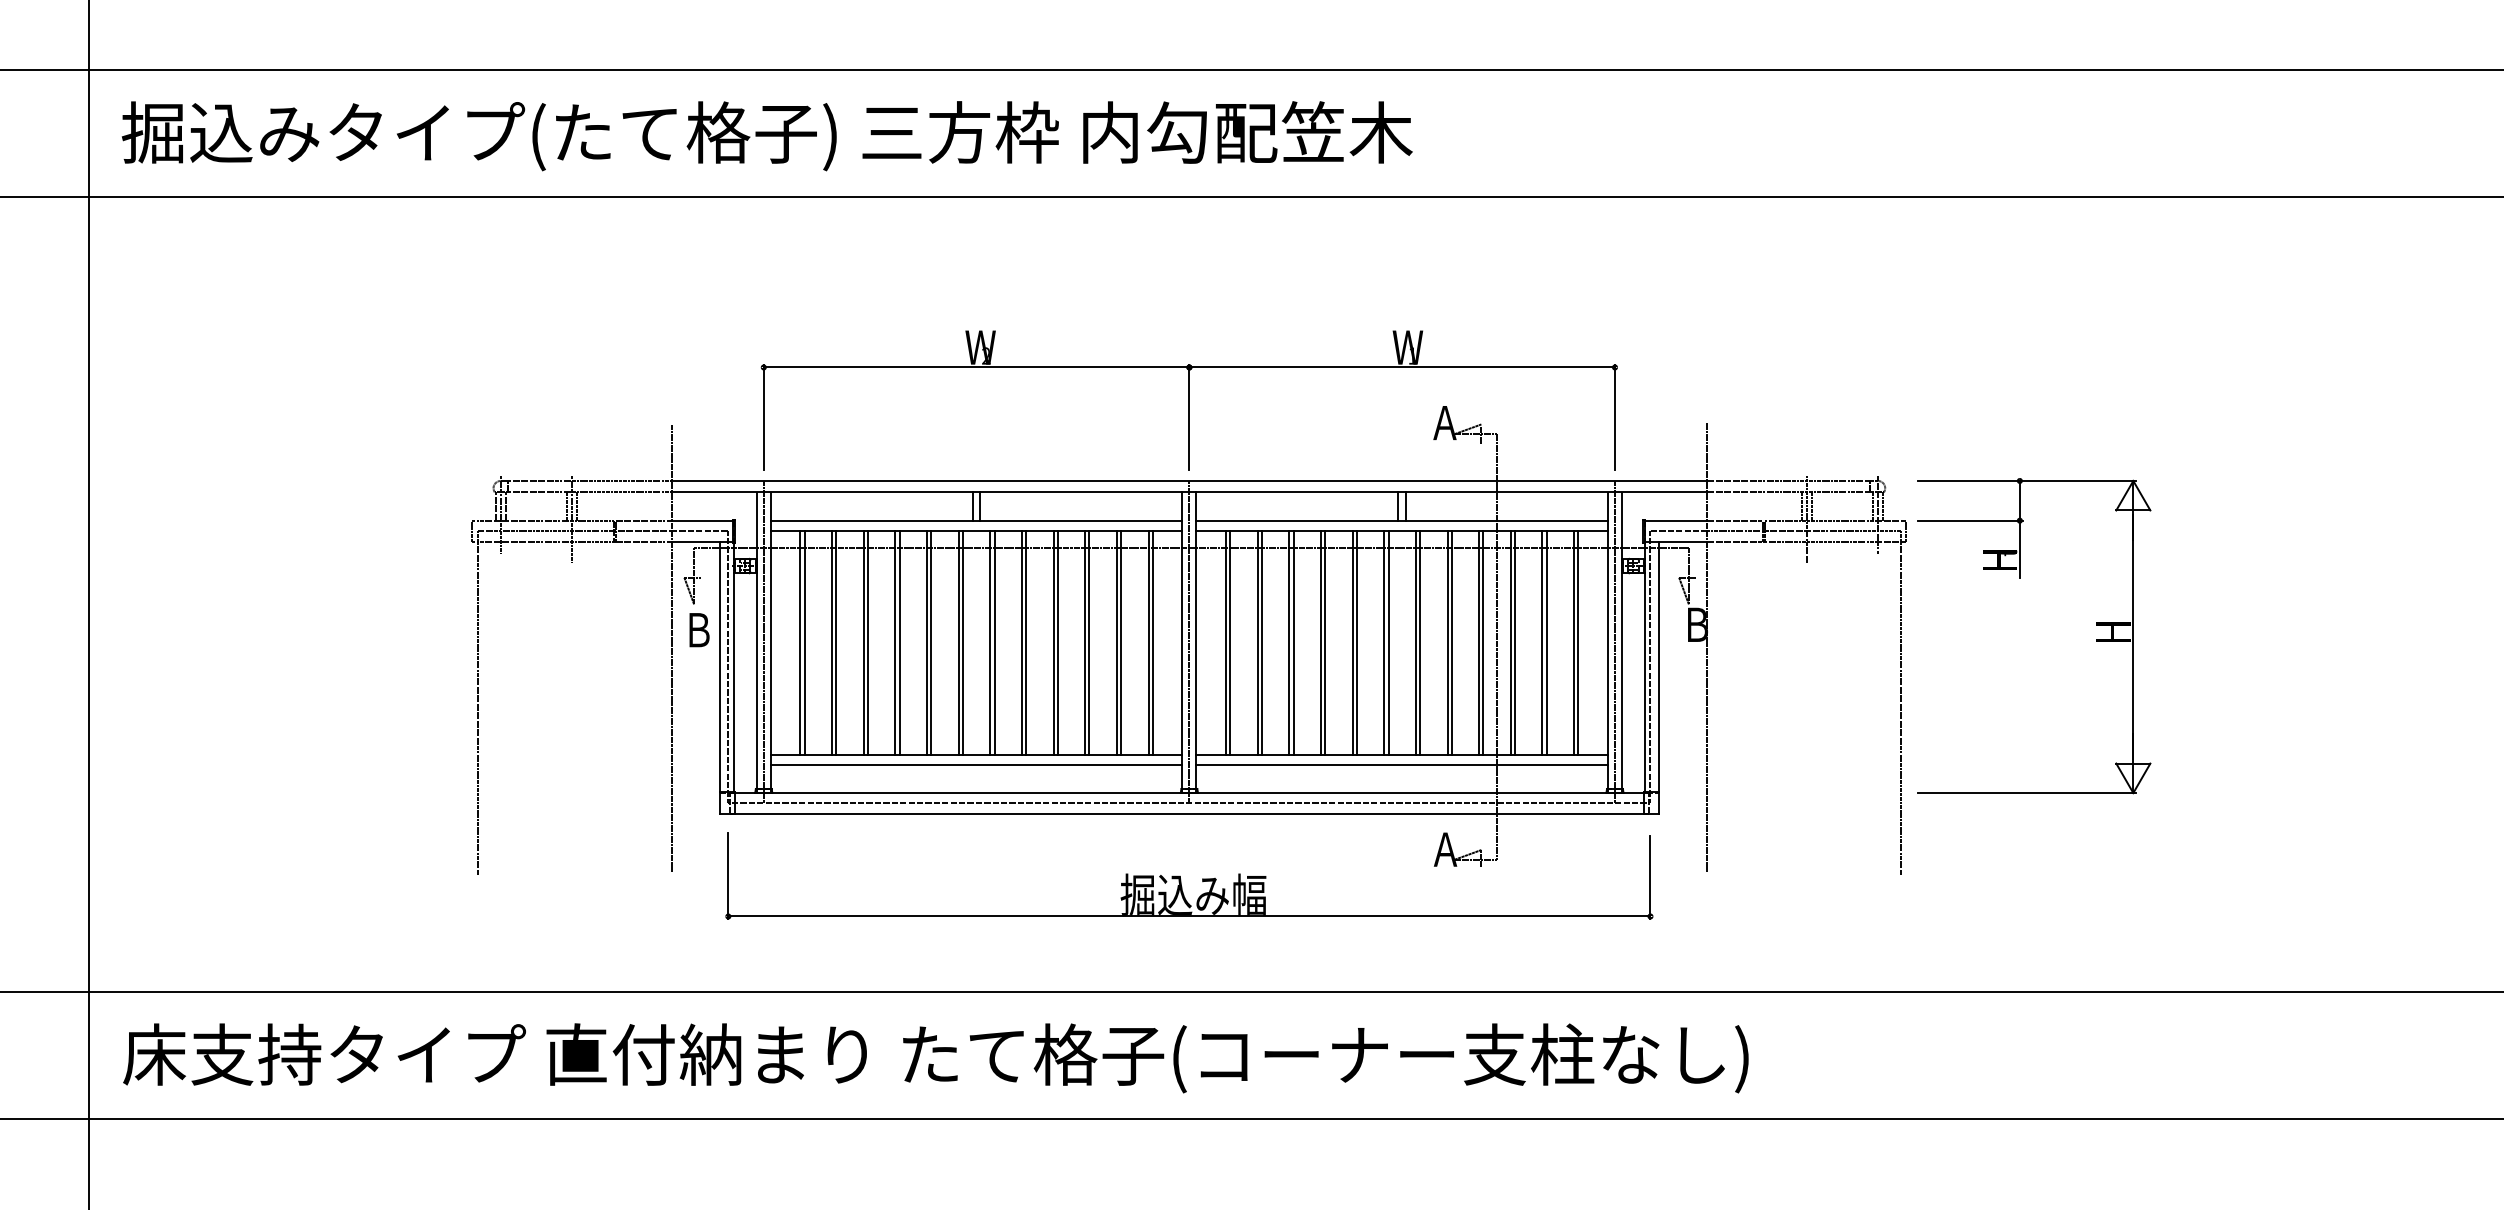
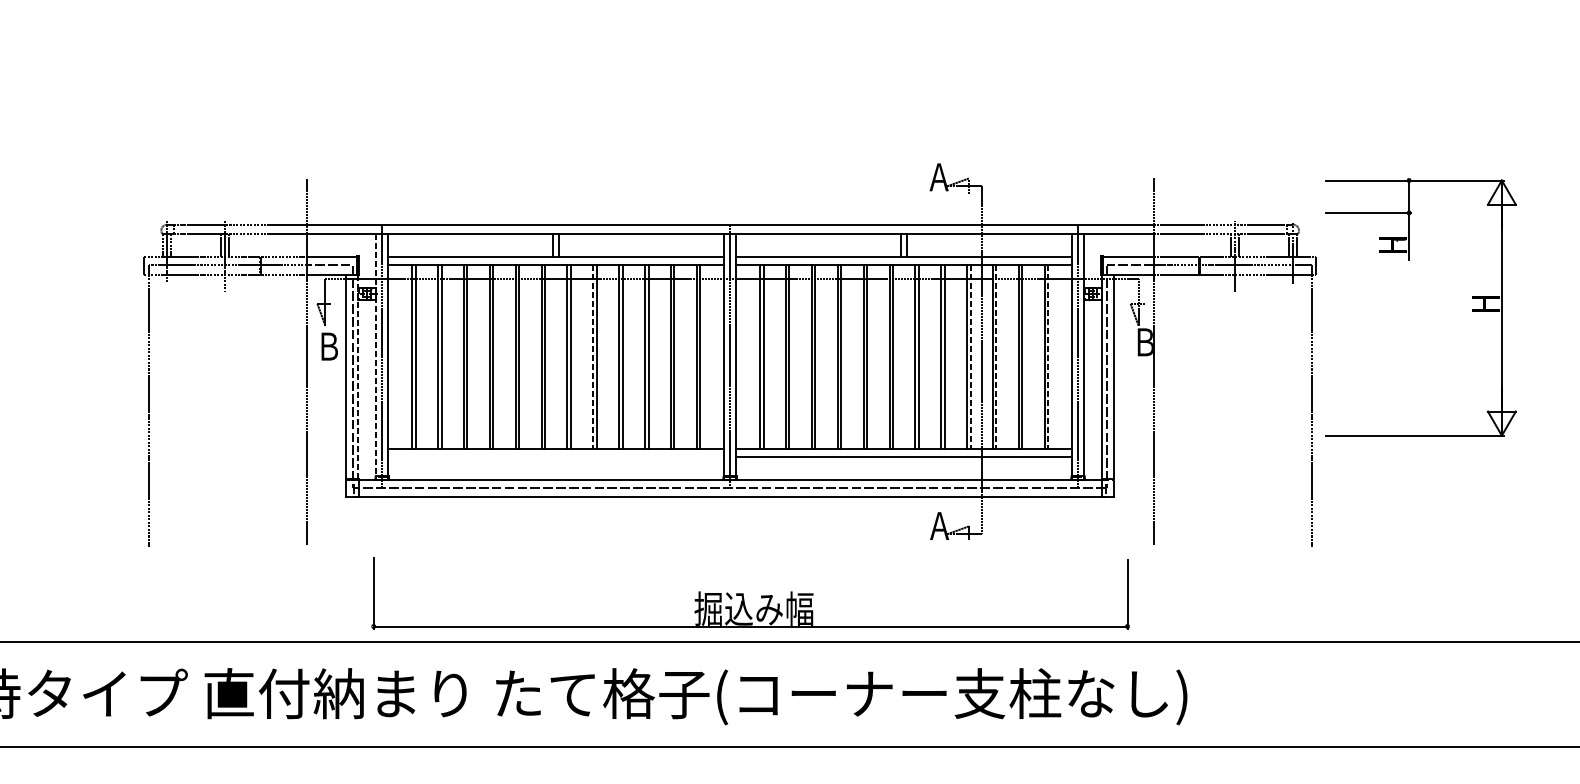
part: (1188, 400) -> (729, 158), removed
part: (2020, 578) -> (1409, 260), moved
line: (756, 640) -> (376, 355), solid -> dashed
line: (1021, 643) -> (592, 357), solid -> dashed
line: (1483, 643) -> (970, 357), solid -> dashed
line: (1515, 643) -> (996, 357), solid -> dashed
line: (1578, 643) -> (1048, 357), solid -> dashed
line: (734, 667) -> (358, 377), solid -> dashed
line: (976, 764) -> (556, 456), removed
part: (1181, 879) -> (744, 596), moved

